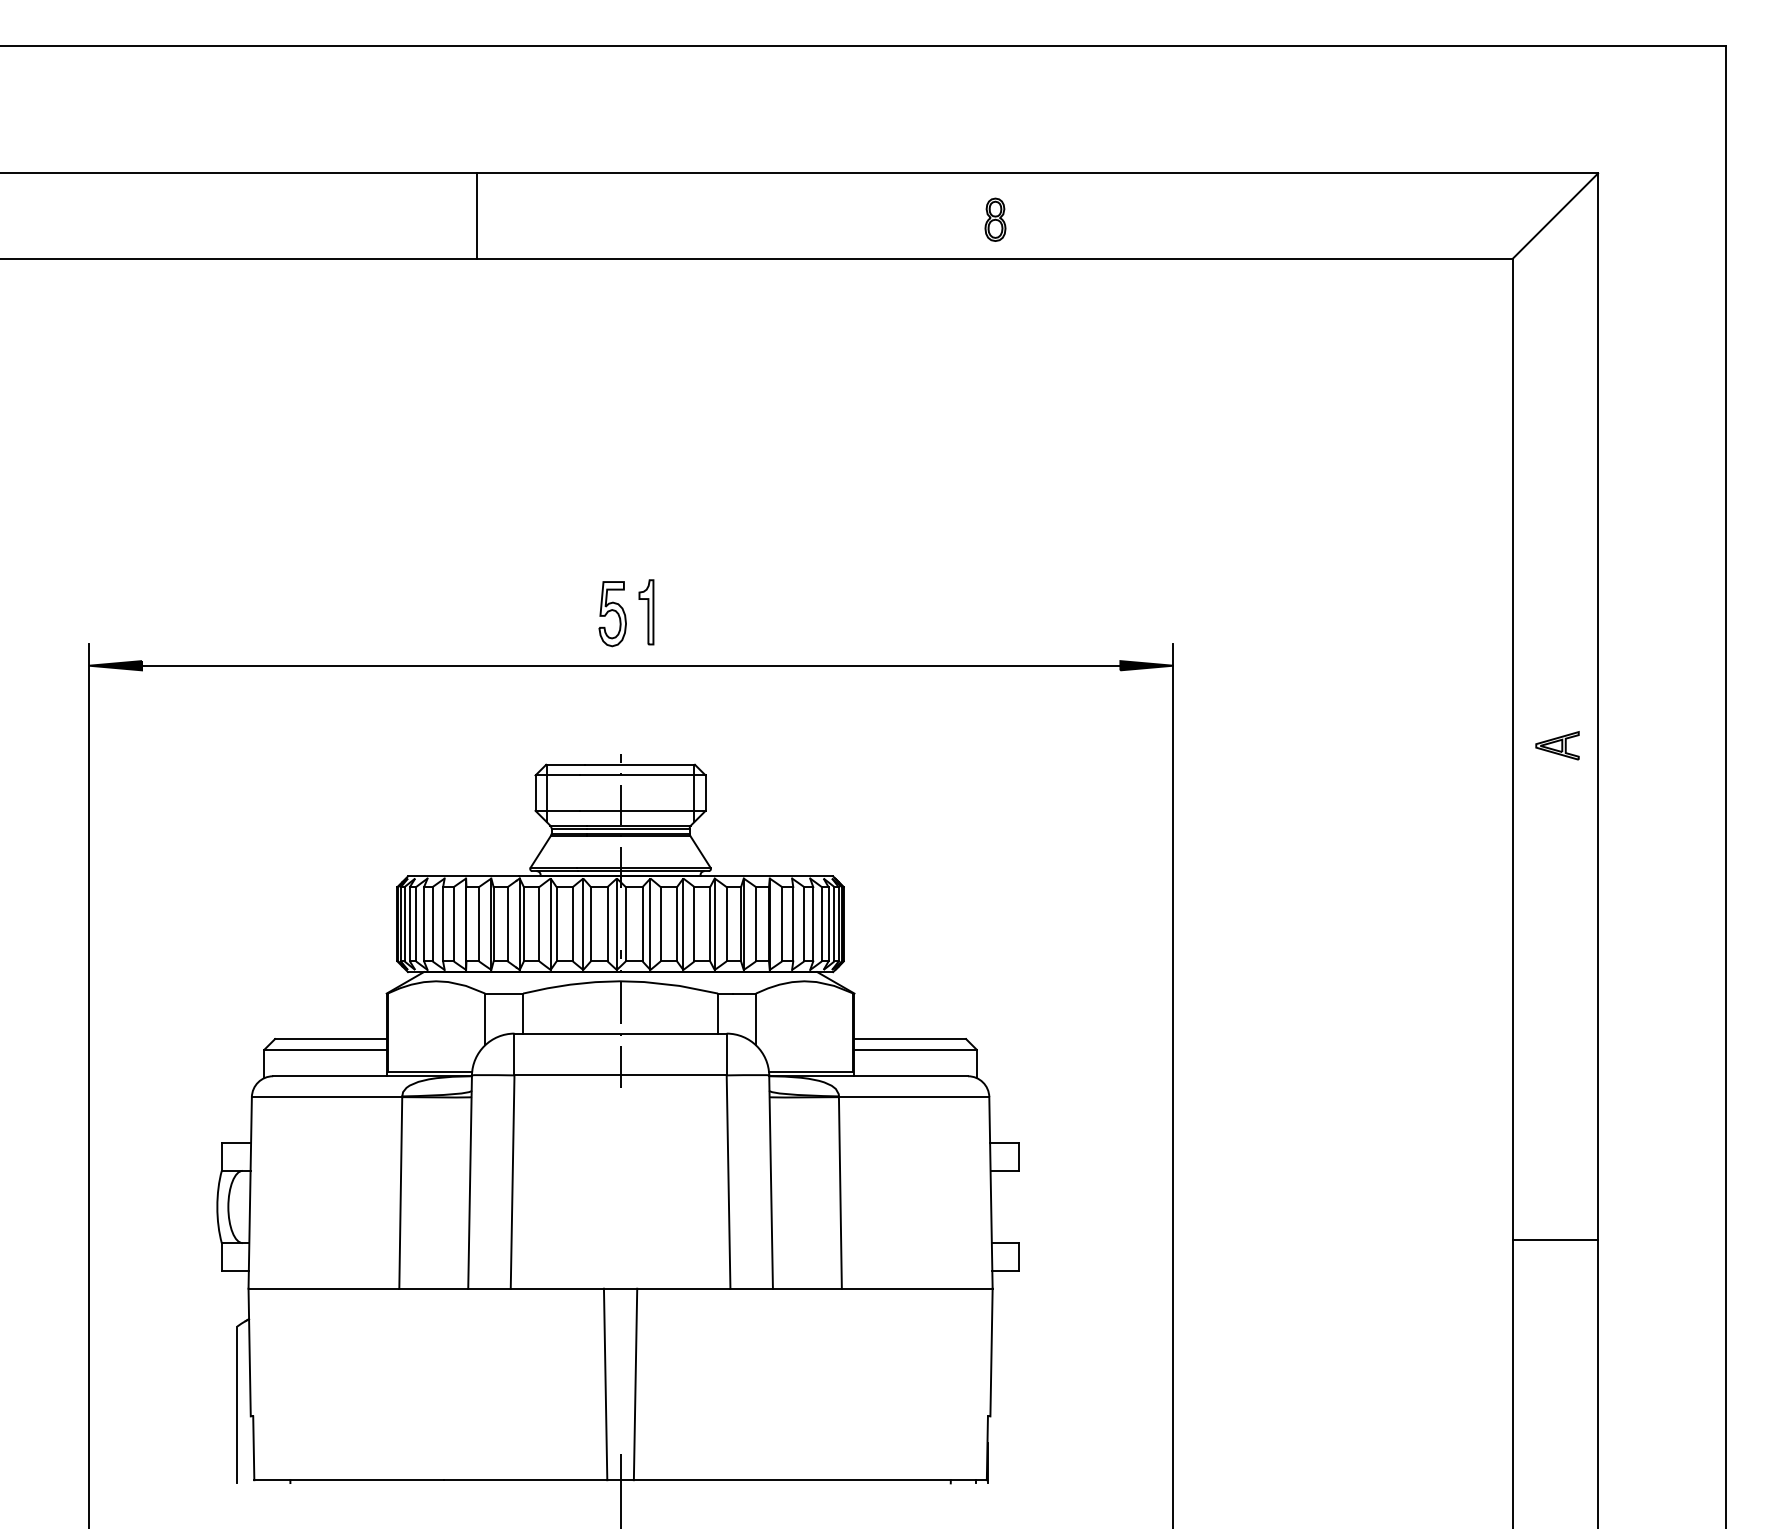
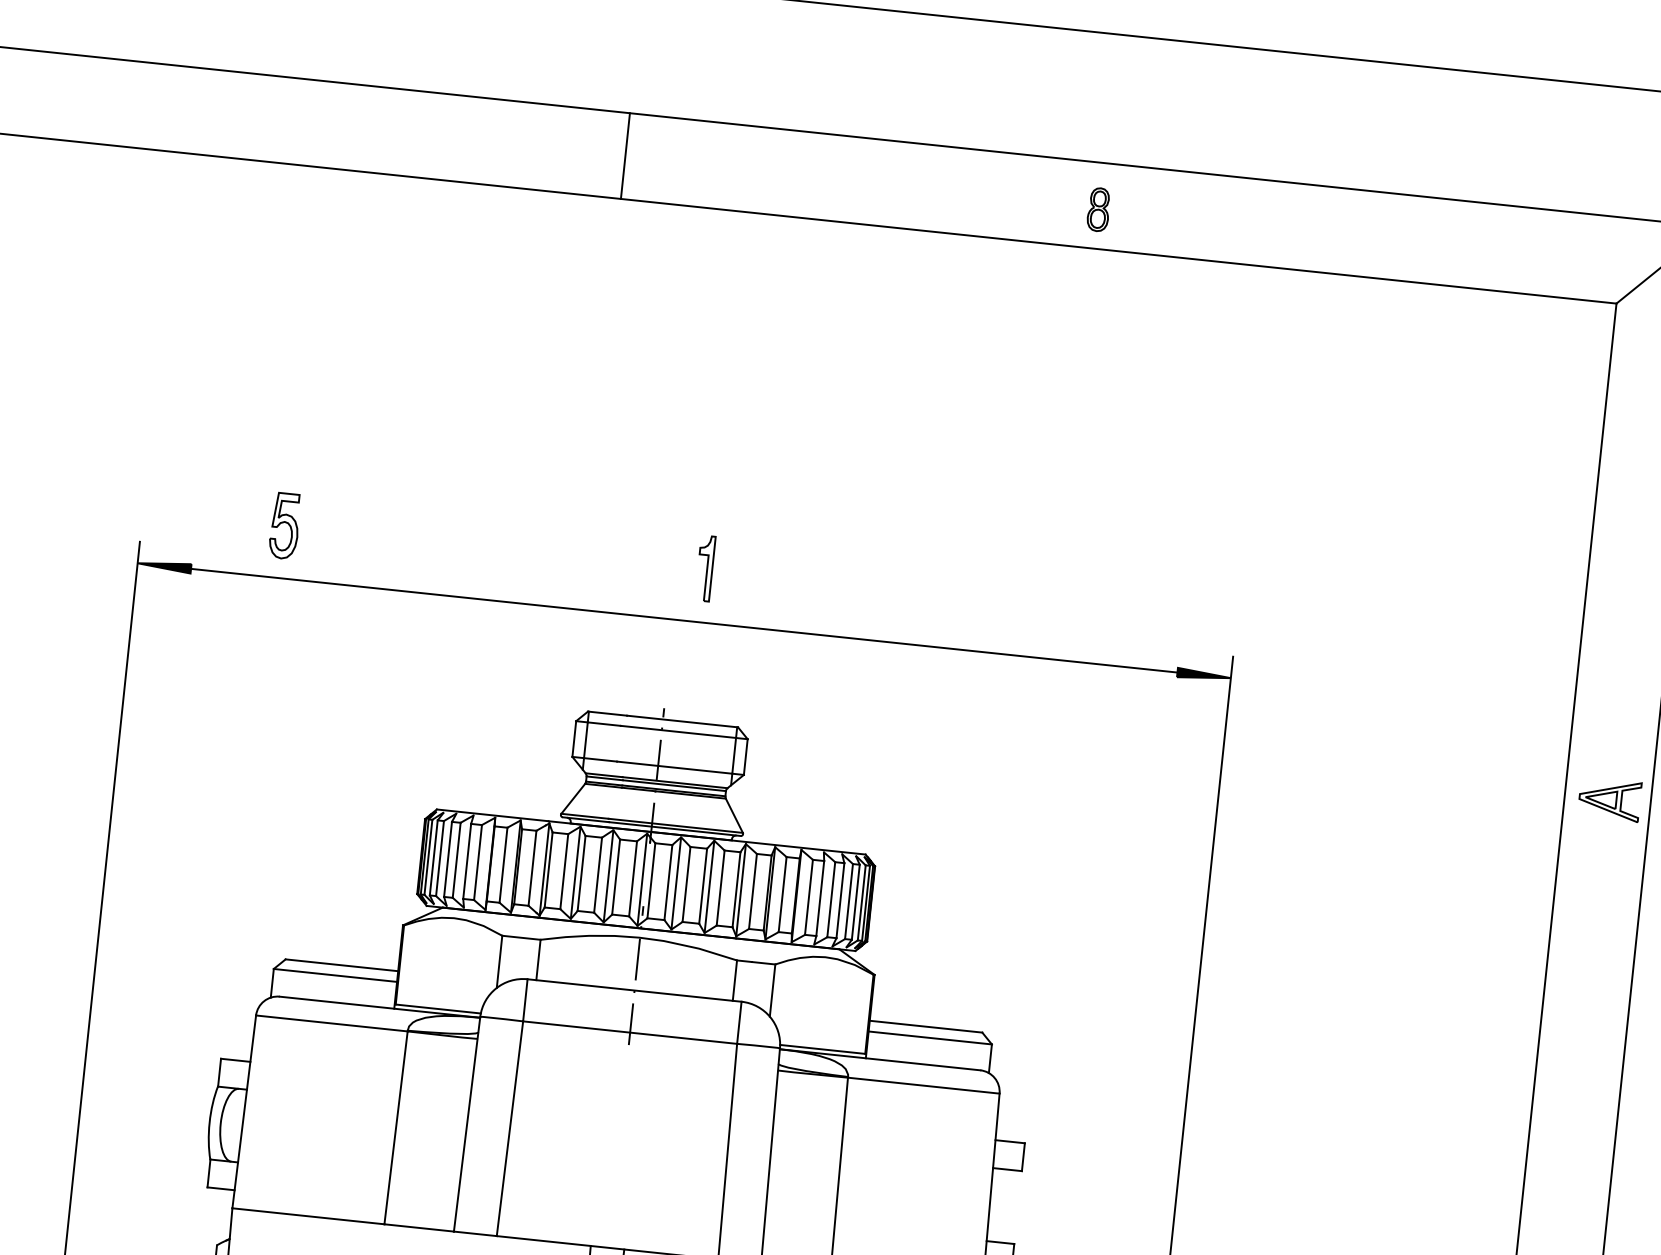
line: (476, 215) -> (625, 155), moved
part: (612, 614) -> (284, 526), moved
part: (1557, 745) -> (1609, 799), size x1.4

